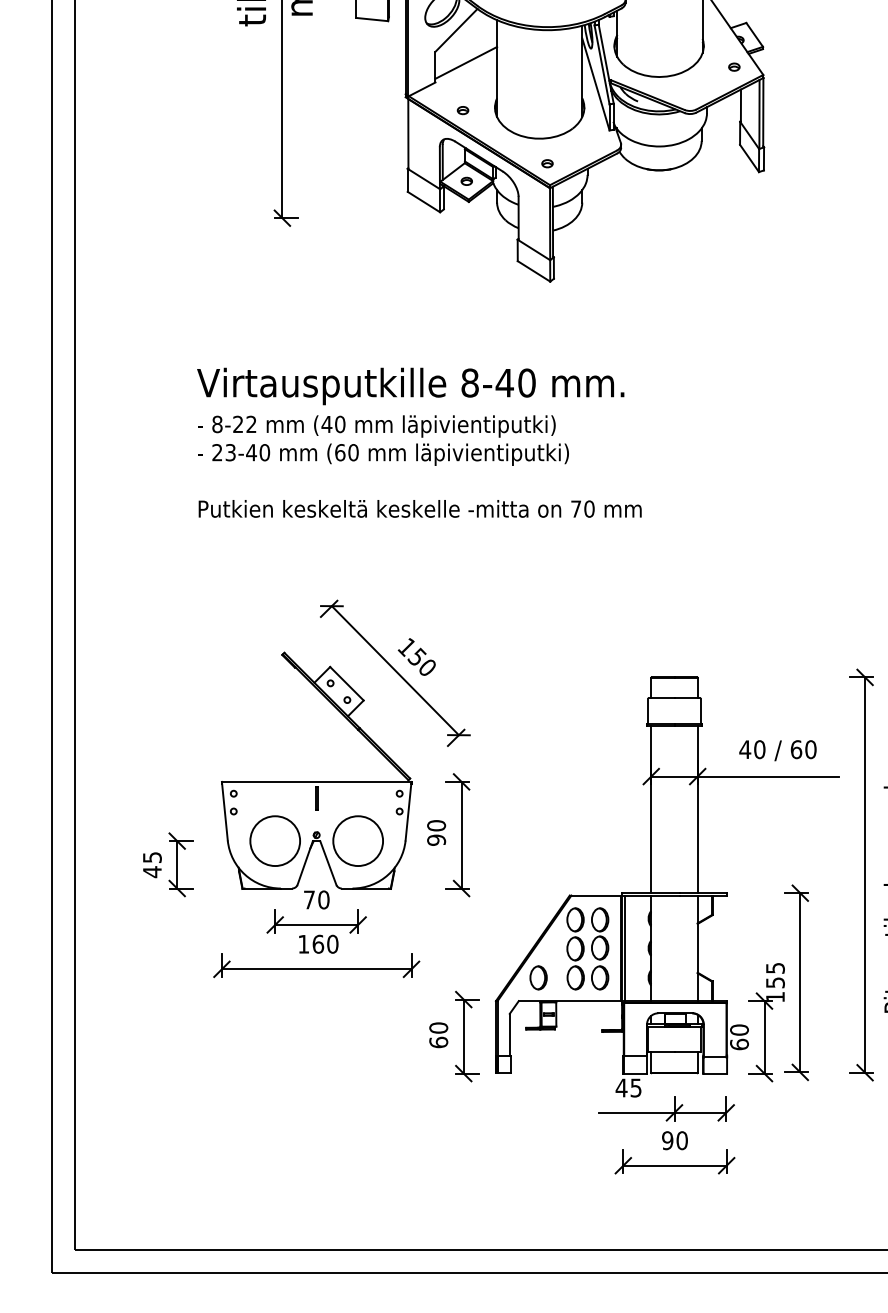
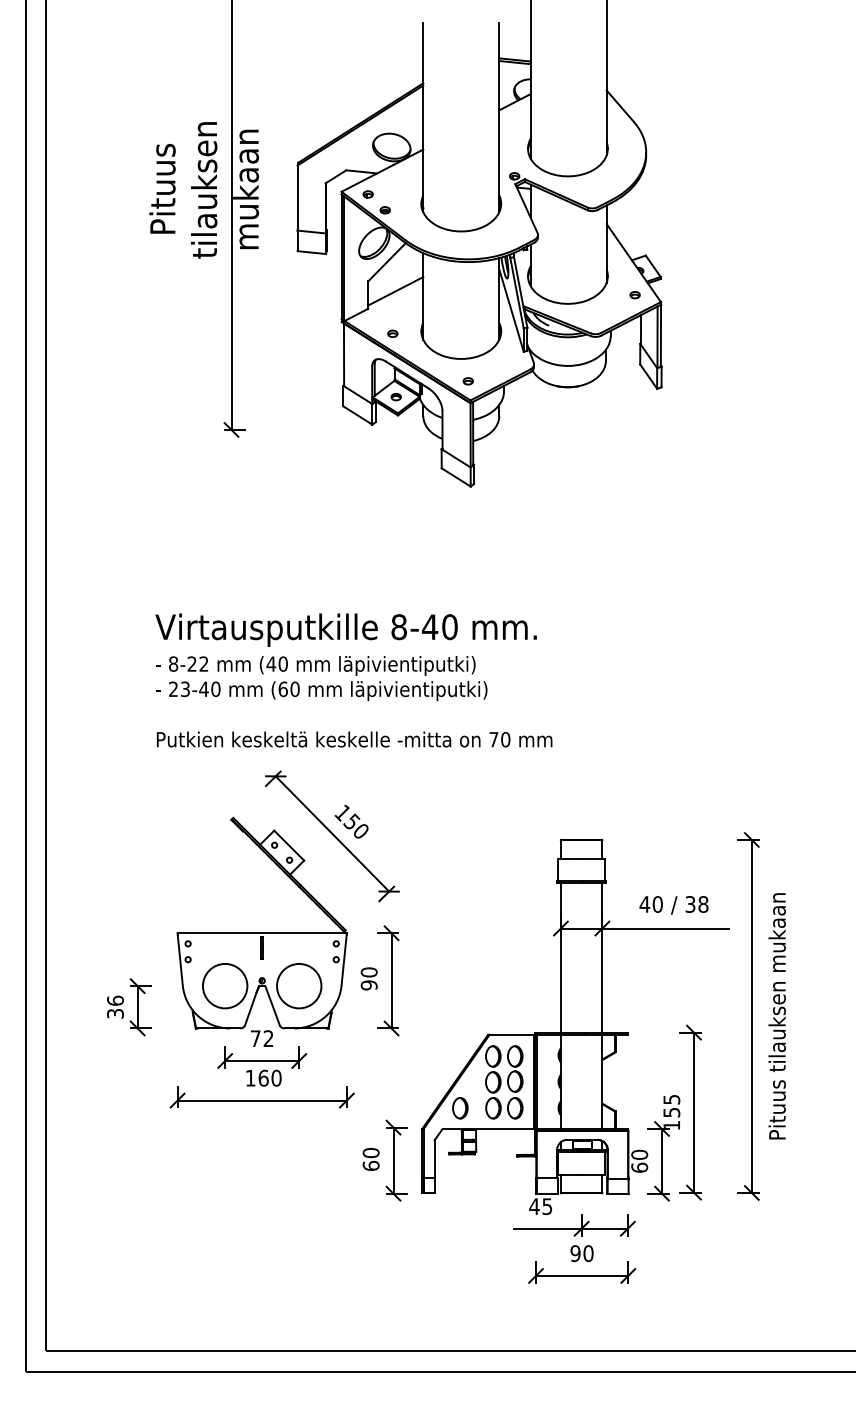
text: (418, 442) -> (353, 680), moved
text: (803, 749) -> (696, 904), 60 -> 38
text: (152, 865) -> (115, 1007), 45 -> 36
text: (323, 899) -> (268, 1038), 70 -> 72

